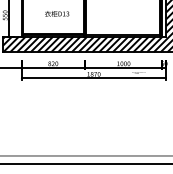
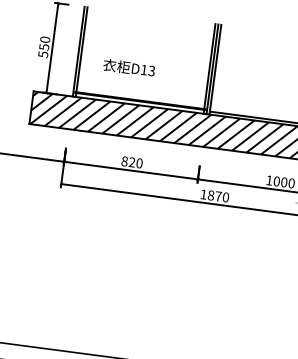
text: (57, 13) -> (130, 67), moved

